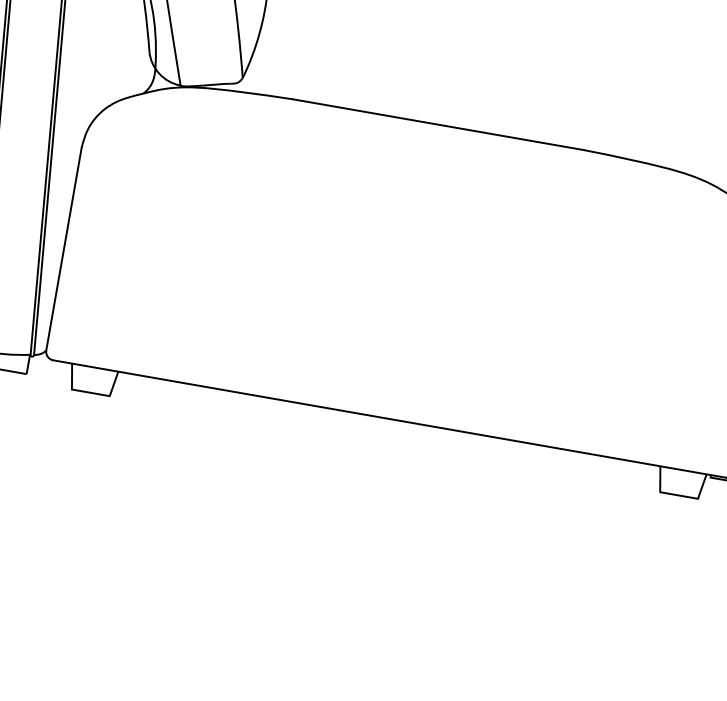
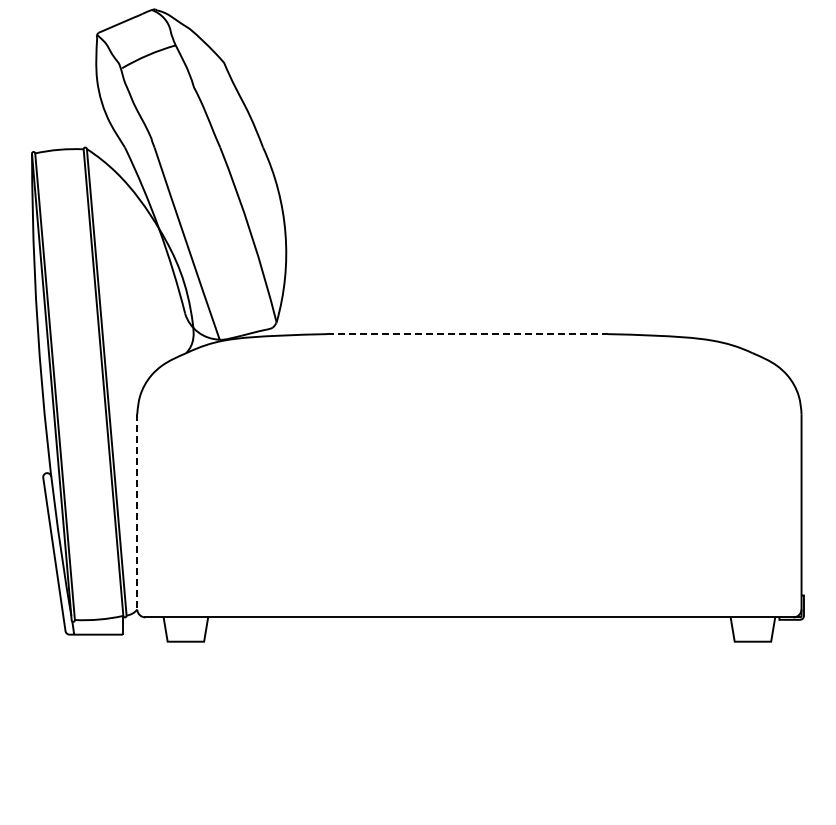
line: (438, 125) -> (467, 334), solid -> dashed
line: (64, 249) -> (137, 511), solid -> dashed

